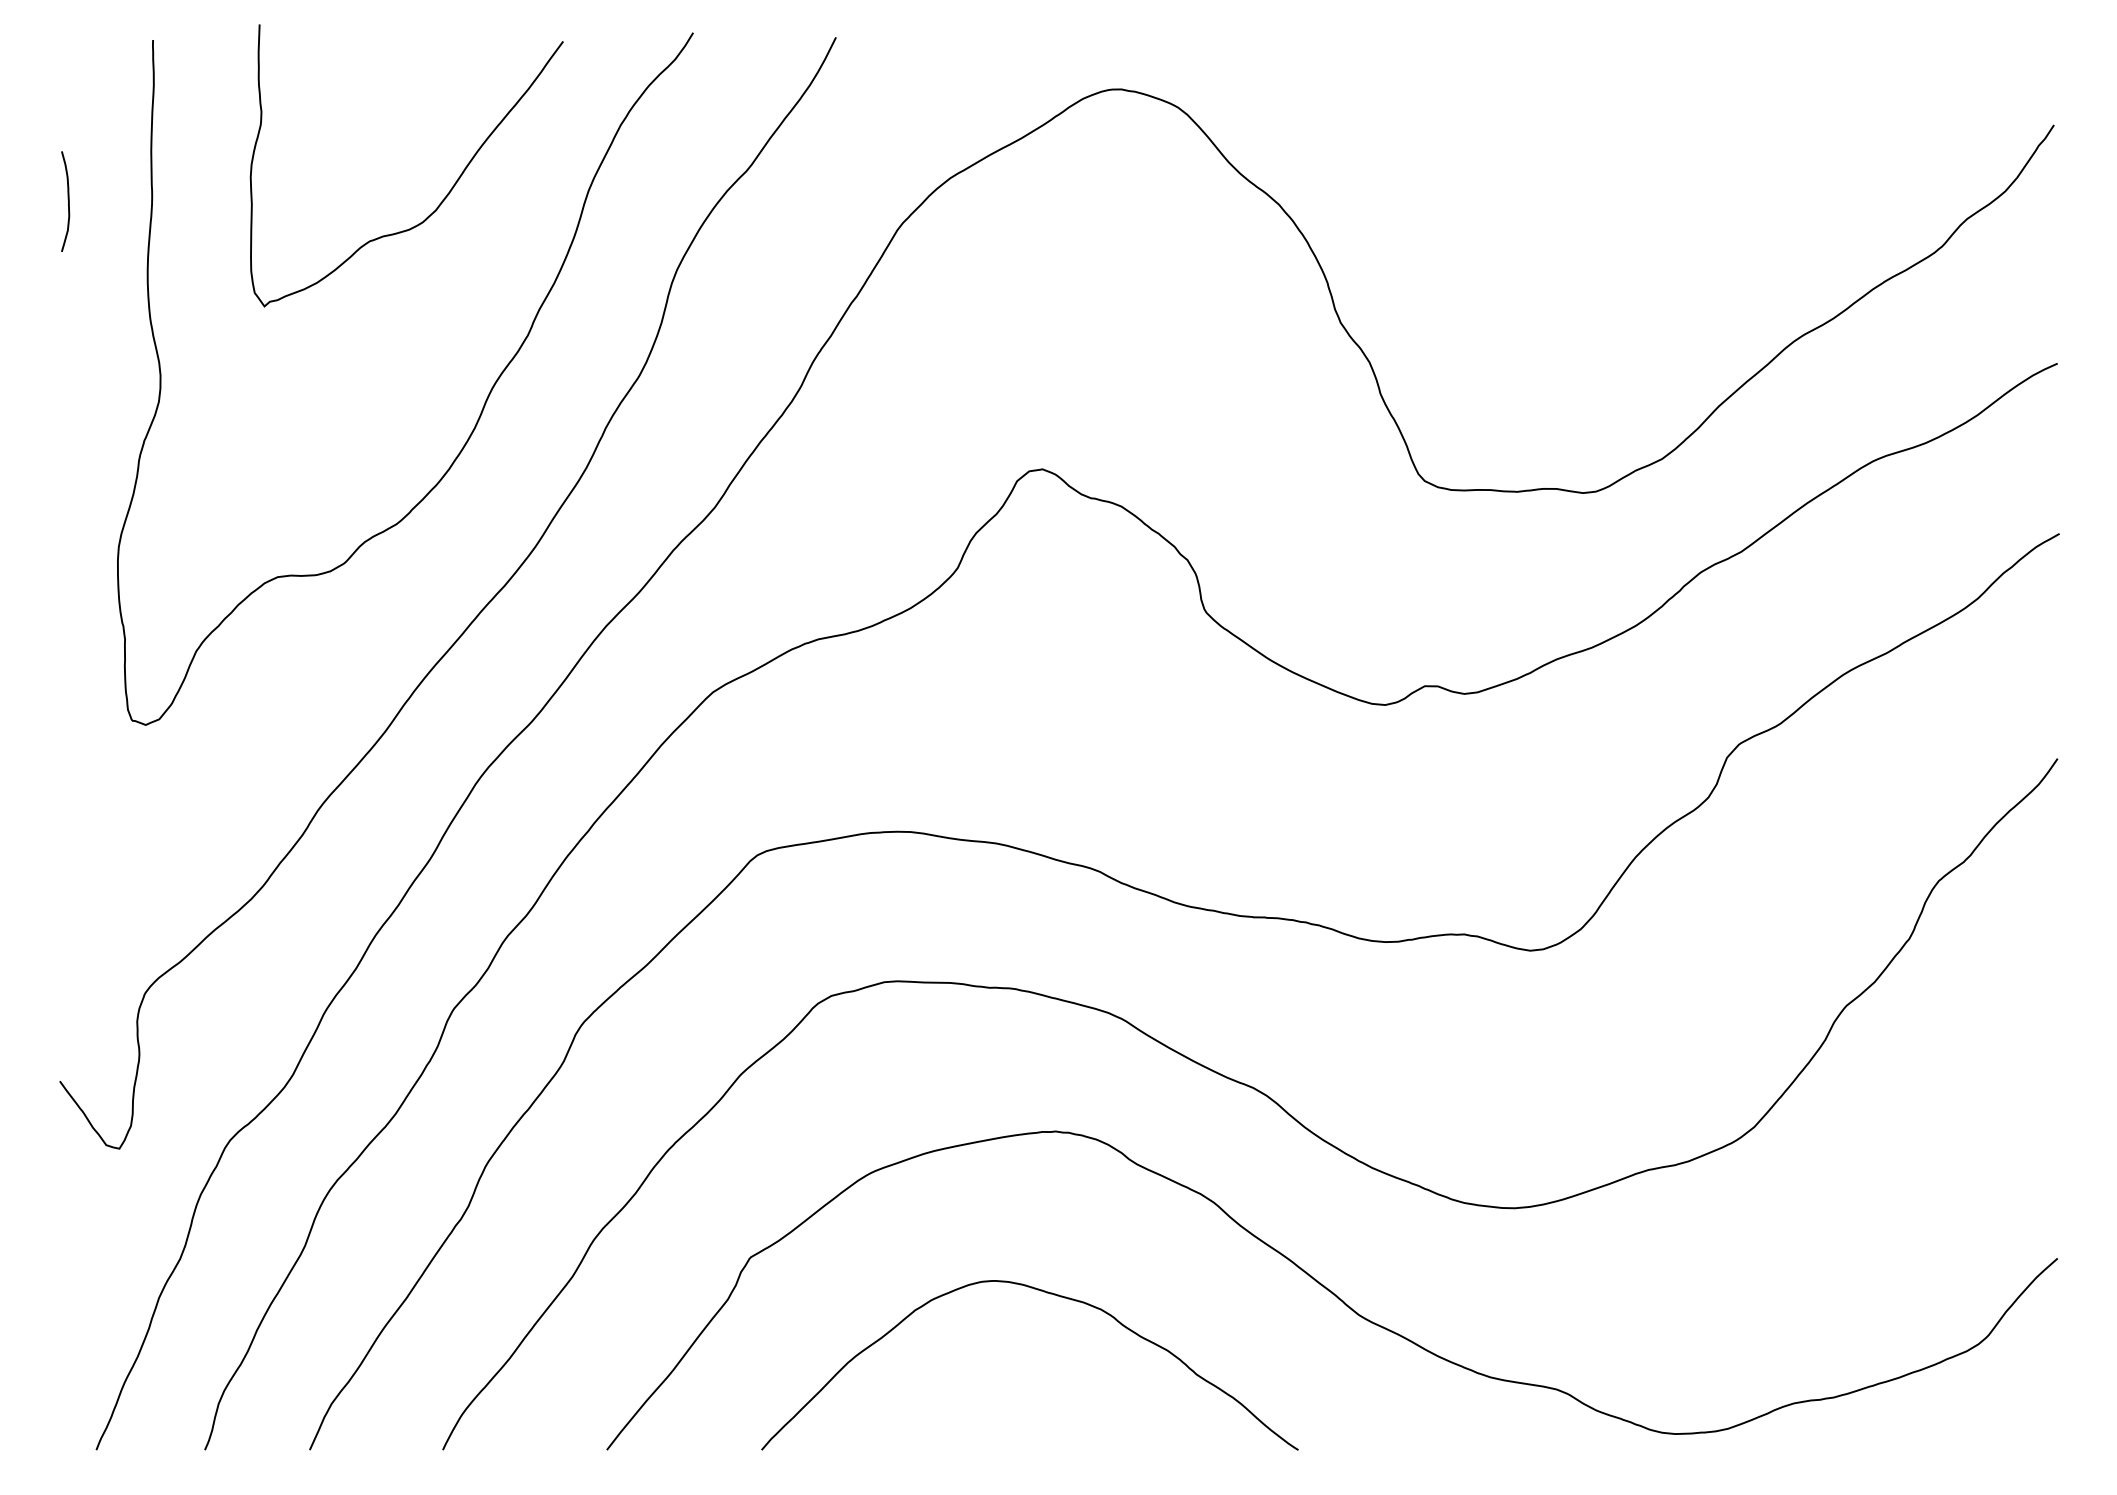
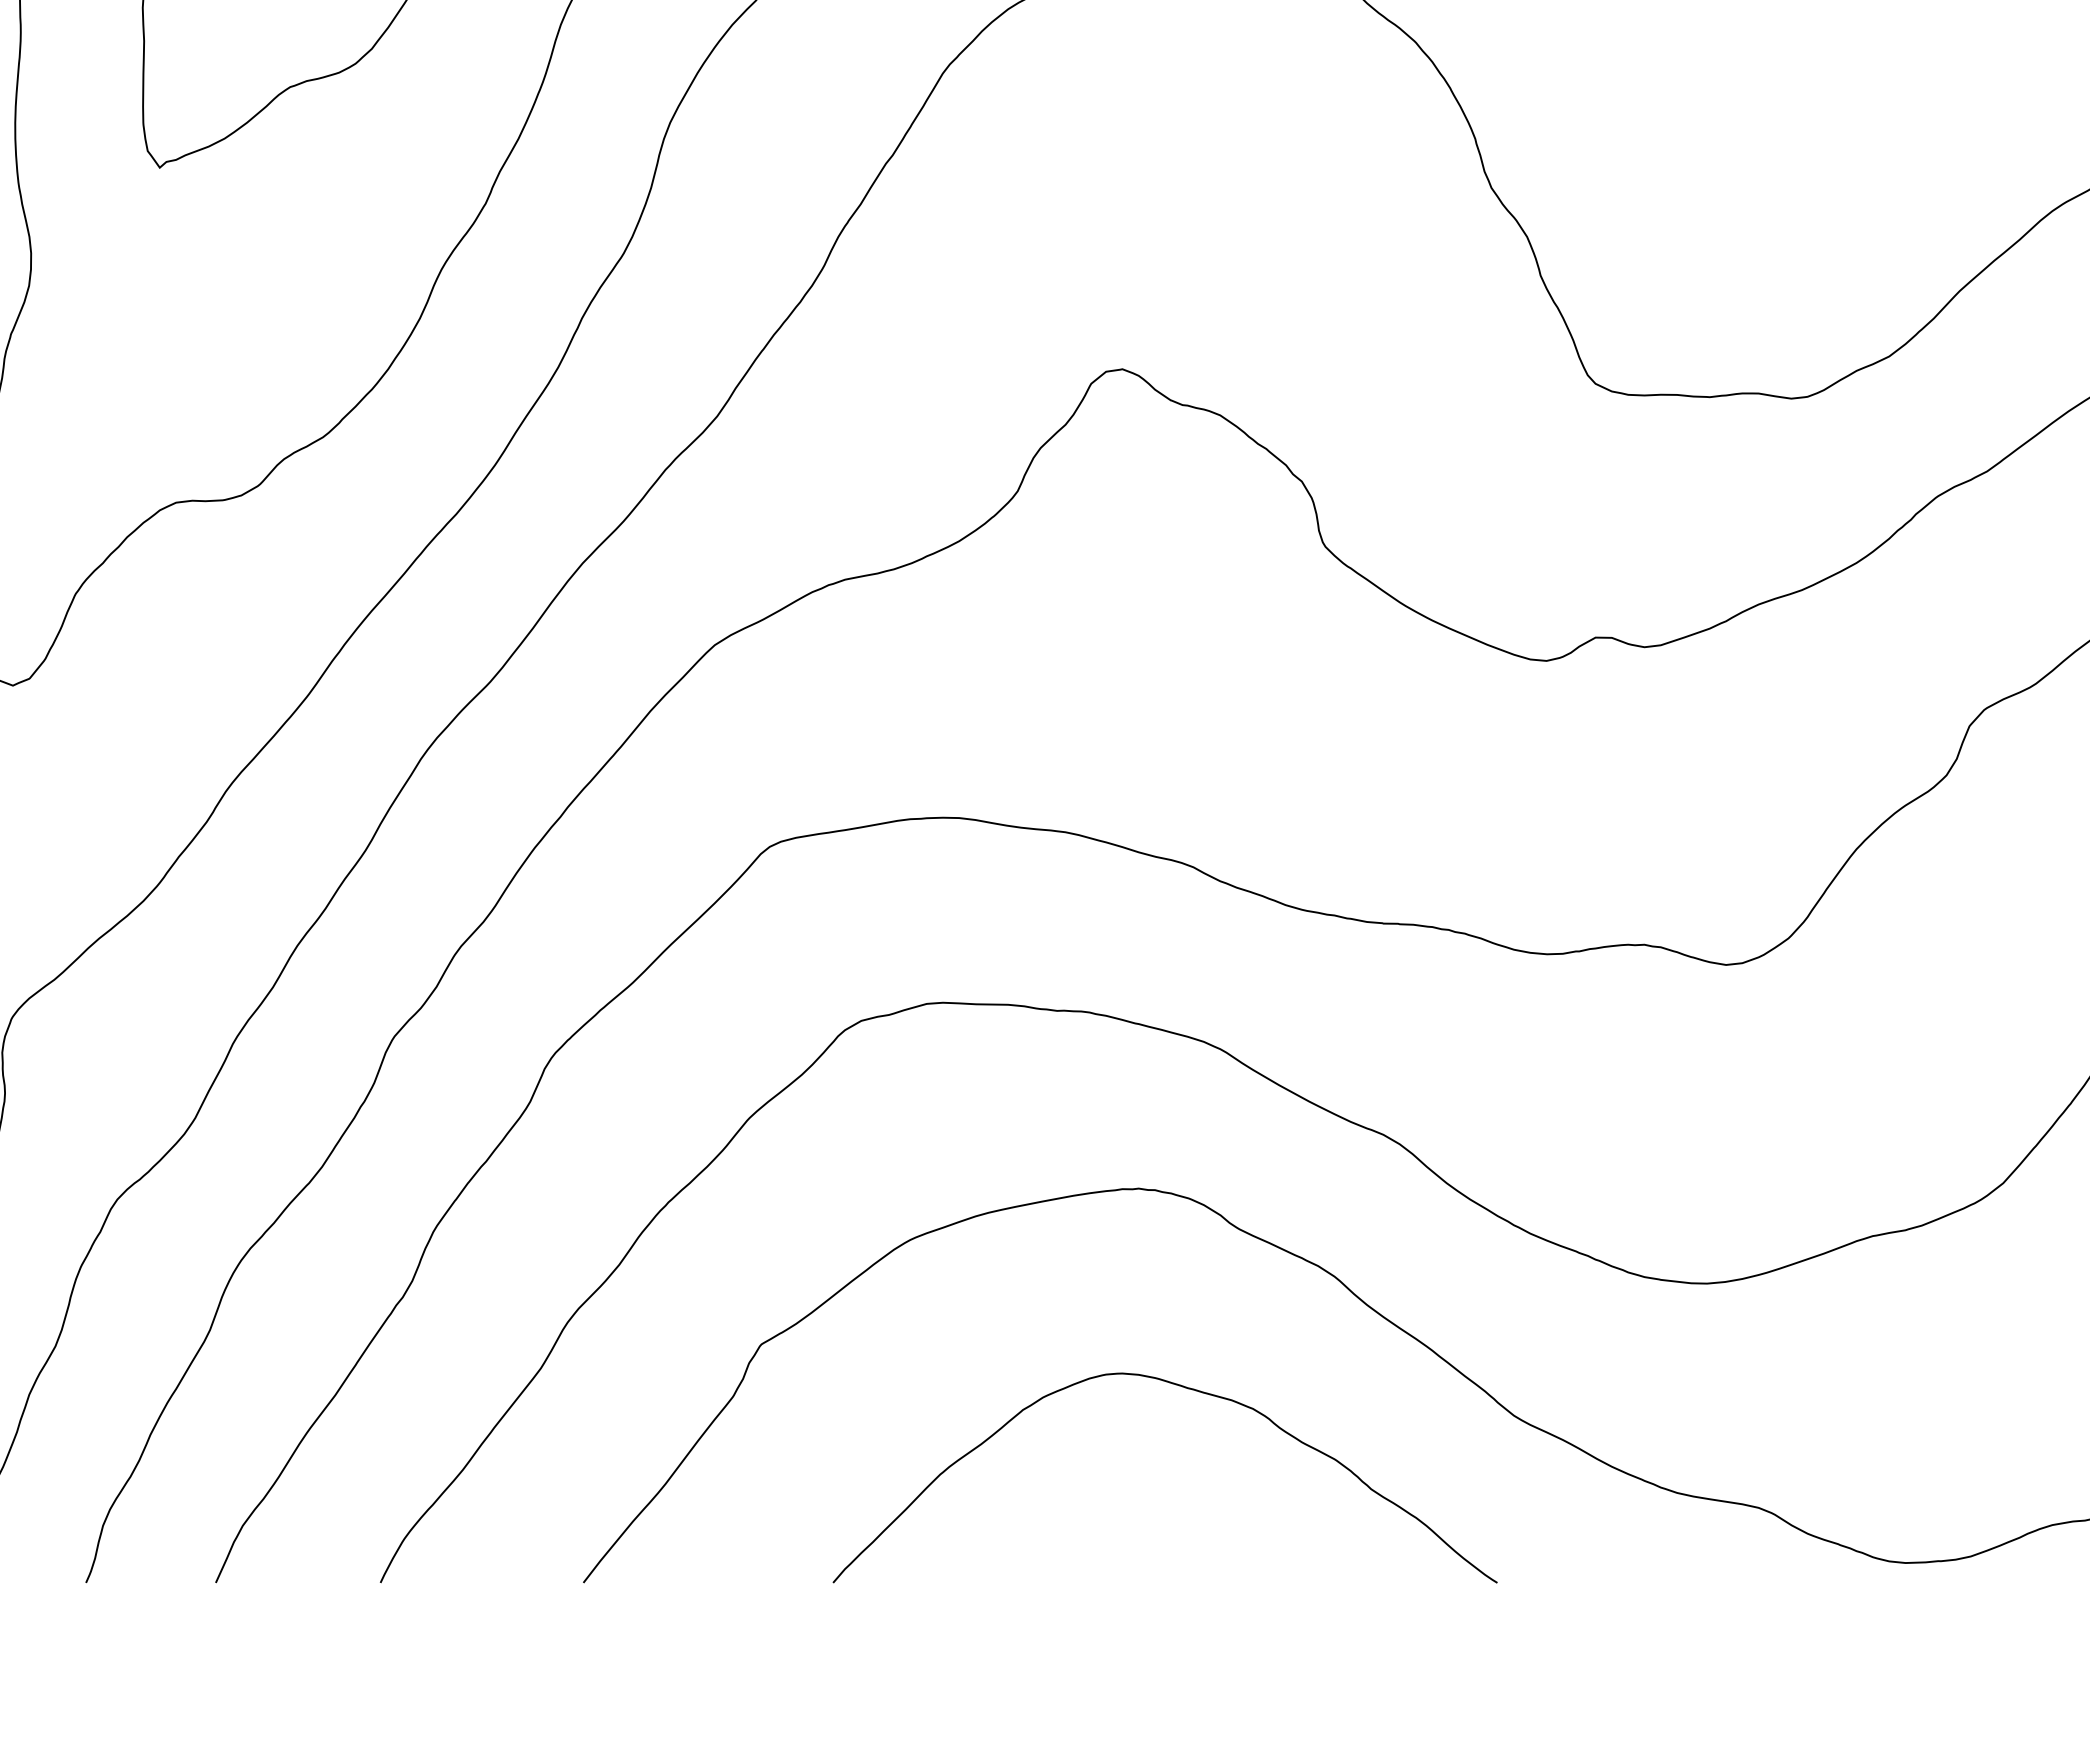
curve: (1046, 1293) -> (1185, 1389), moved

